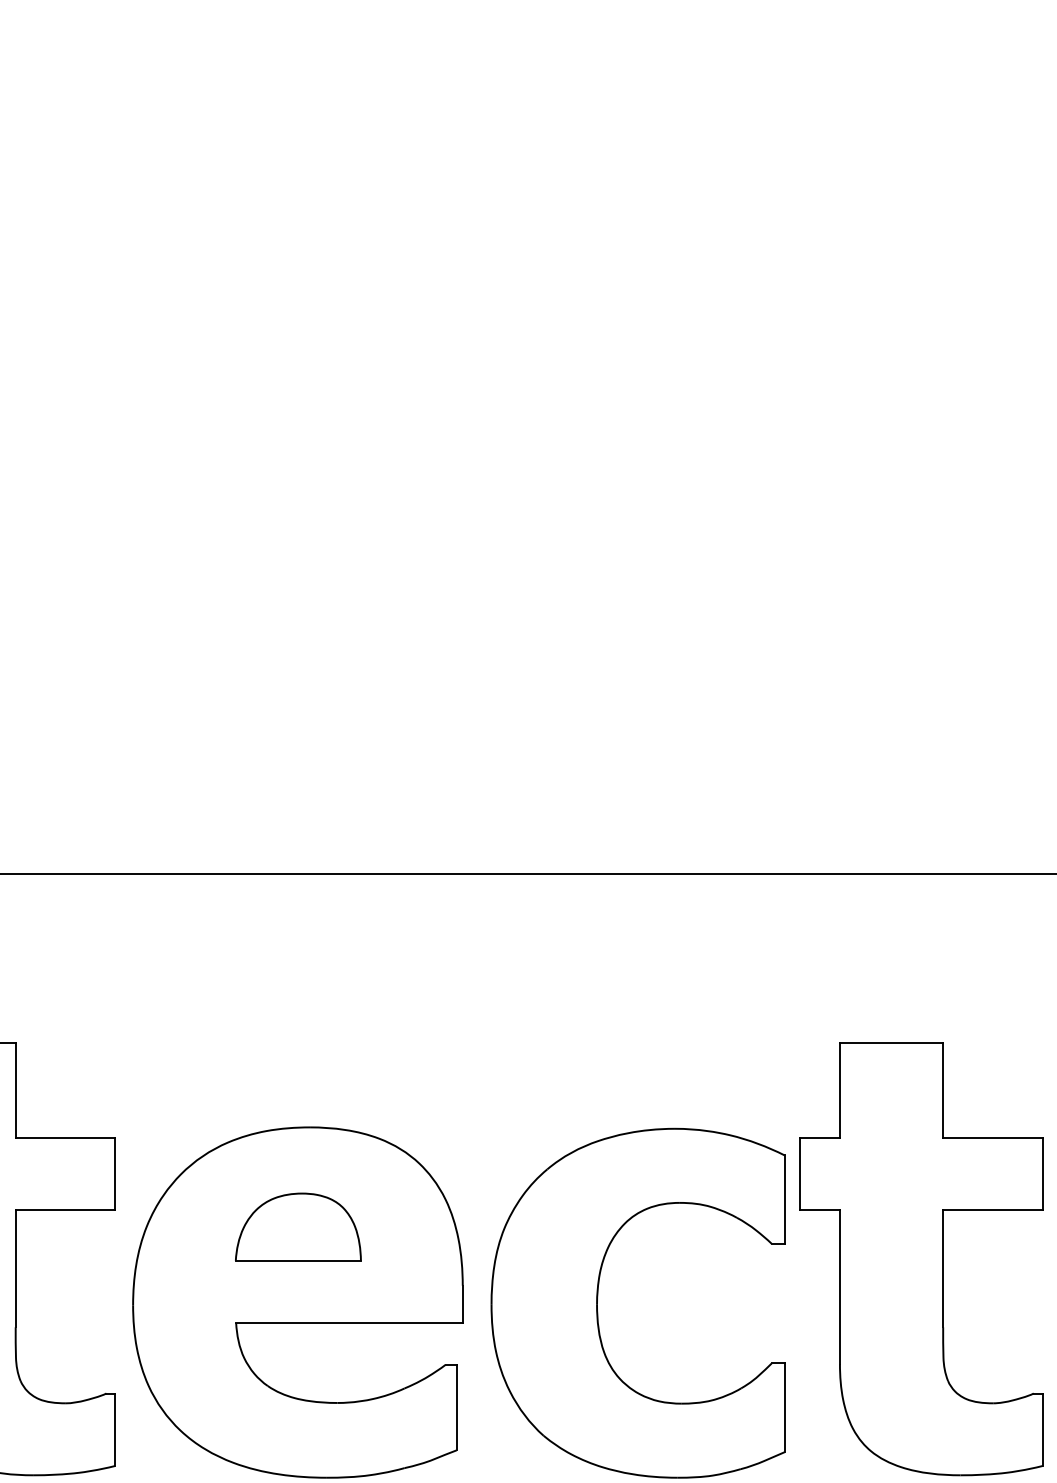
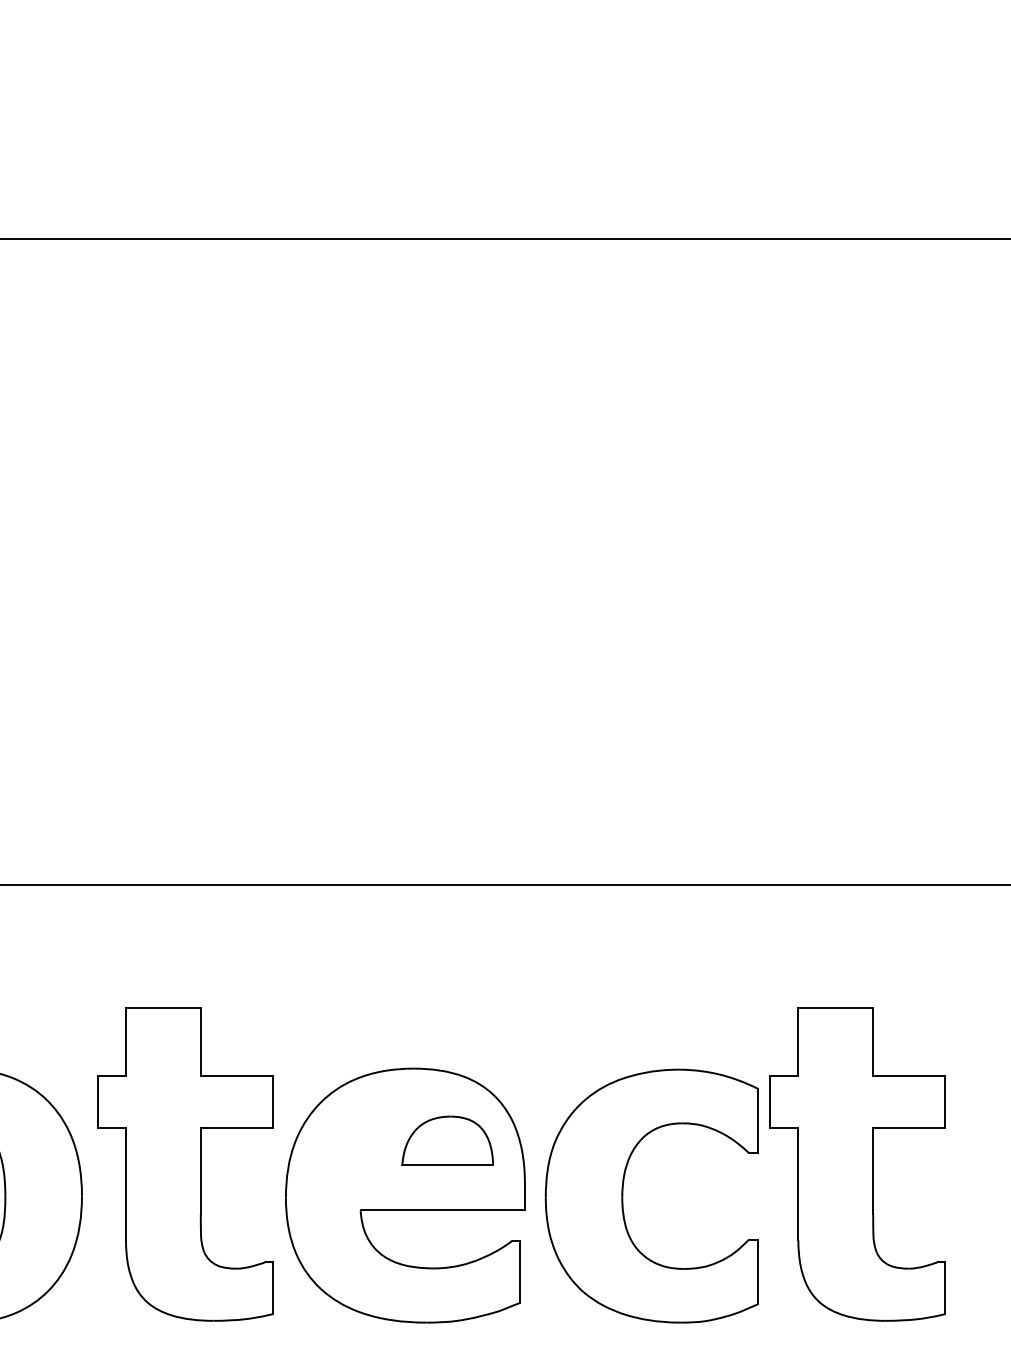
part: (298, 1226) -> (447, 1140), moved

